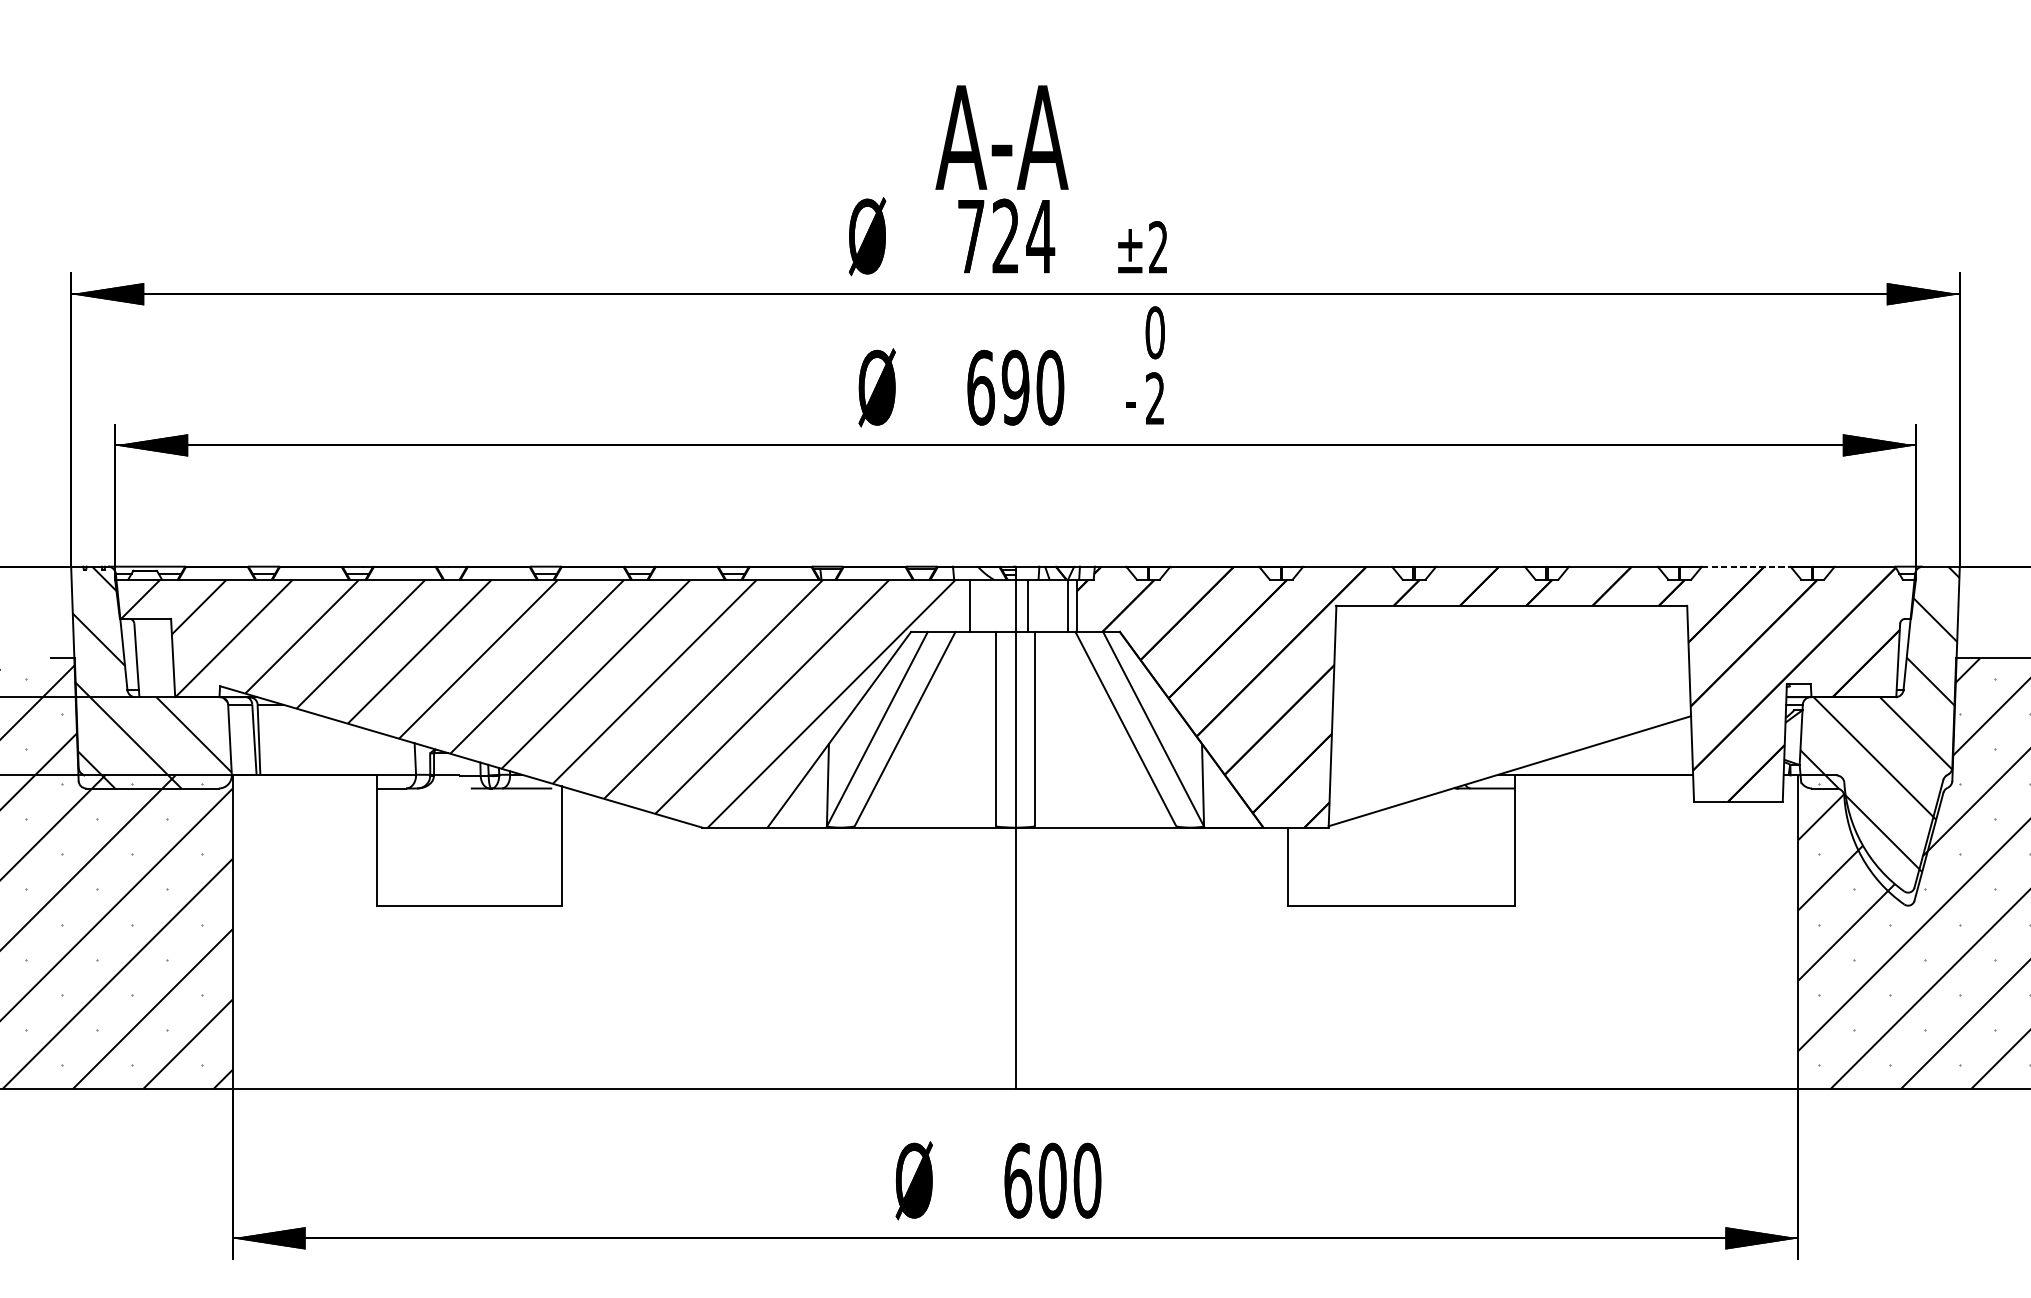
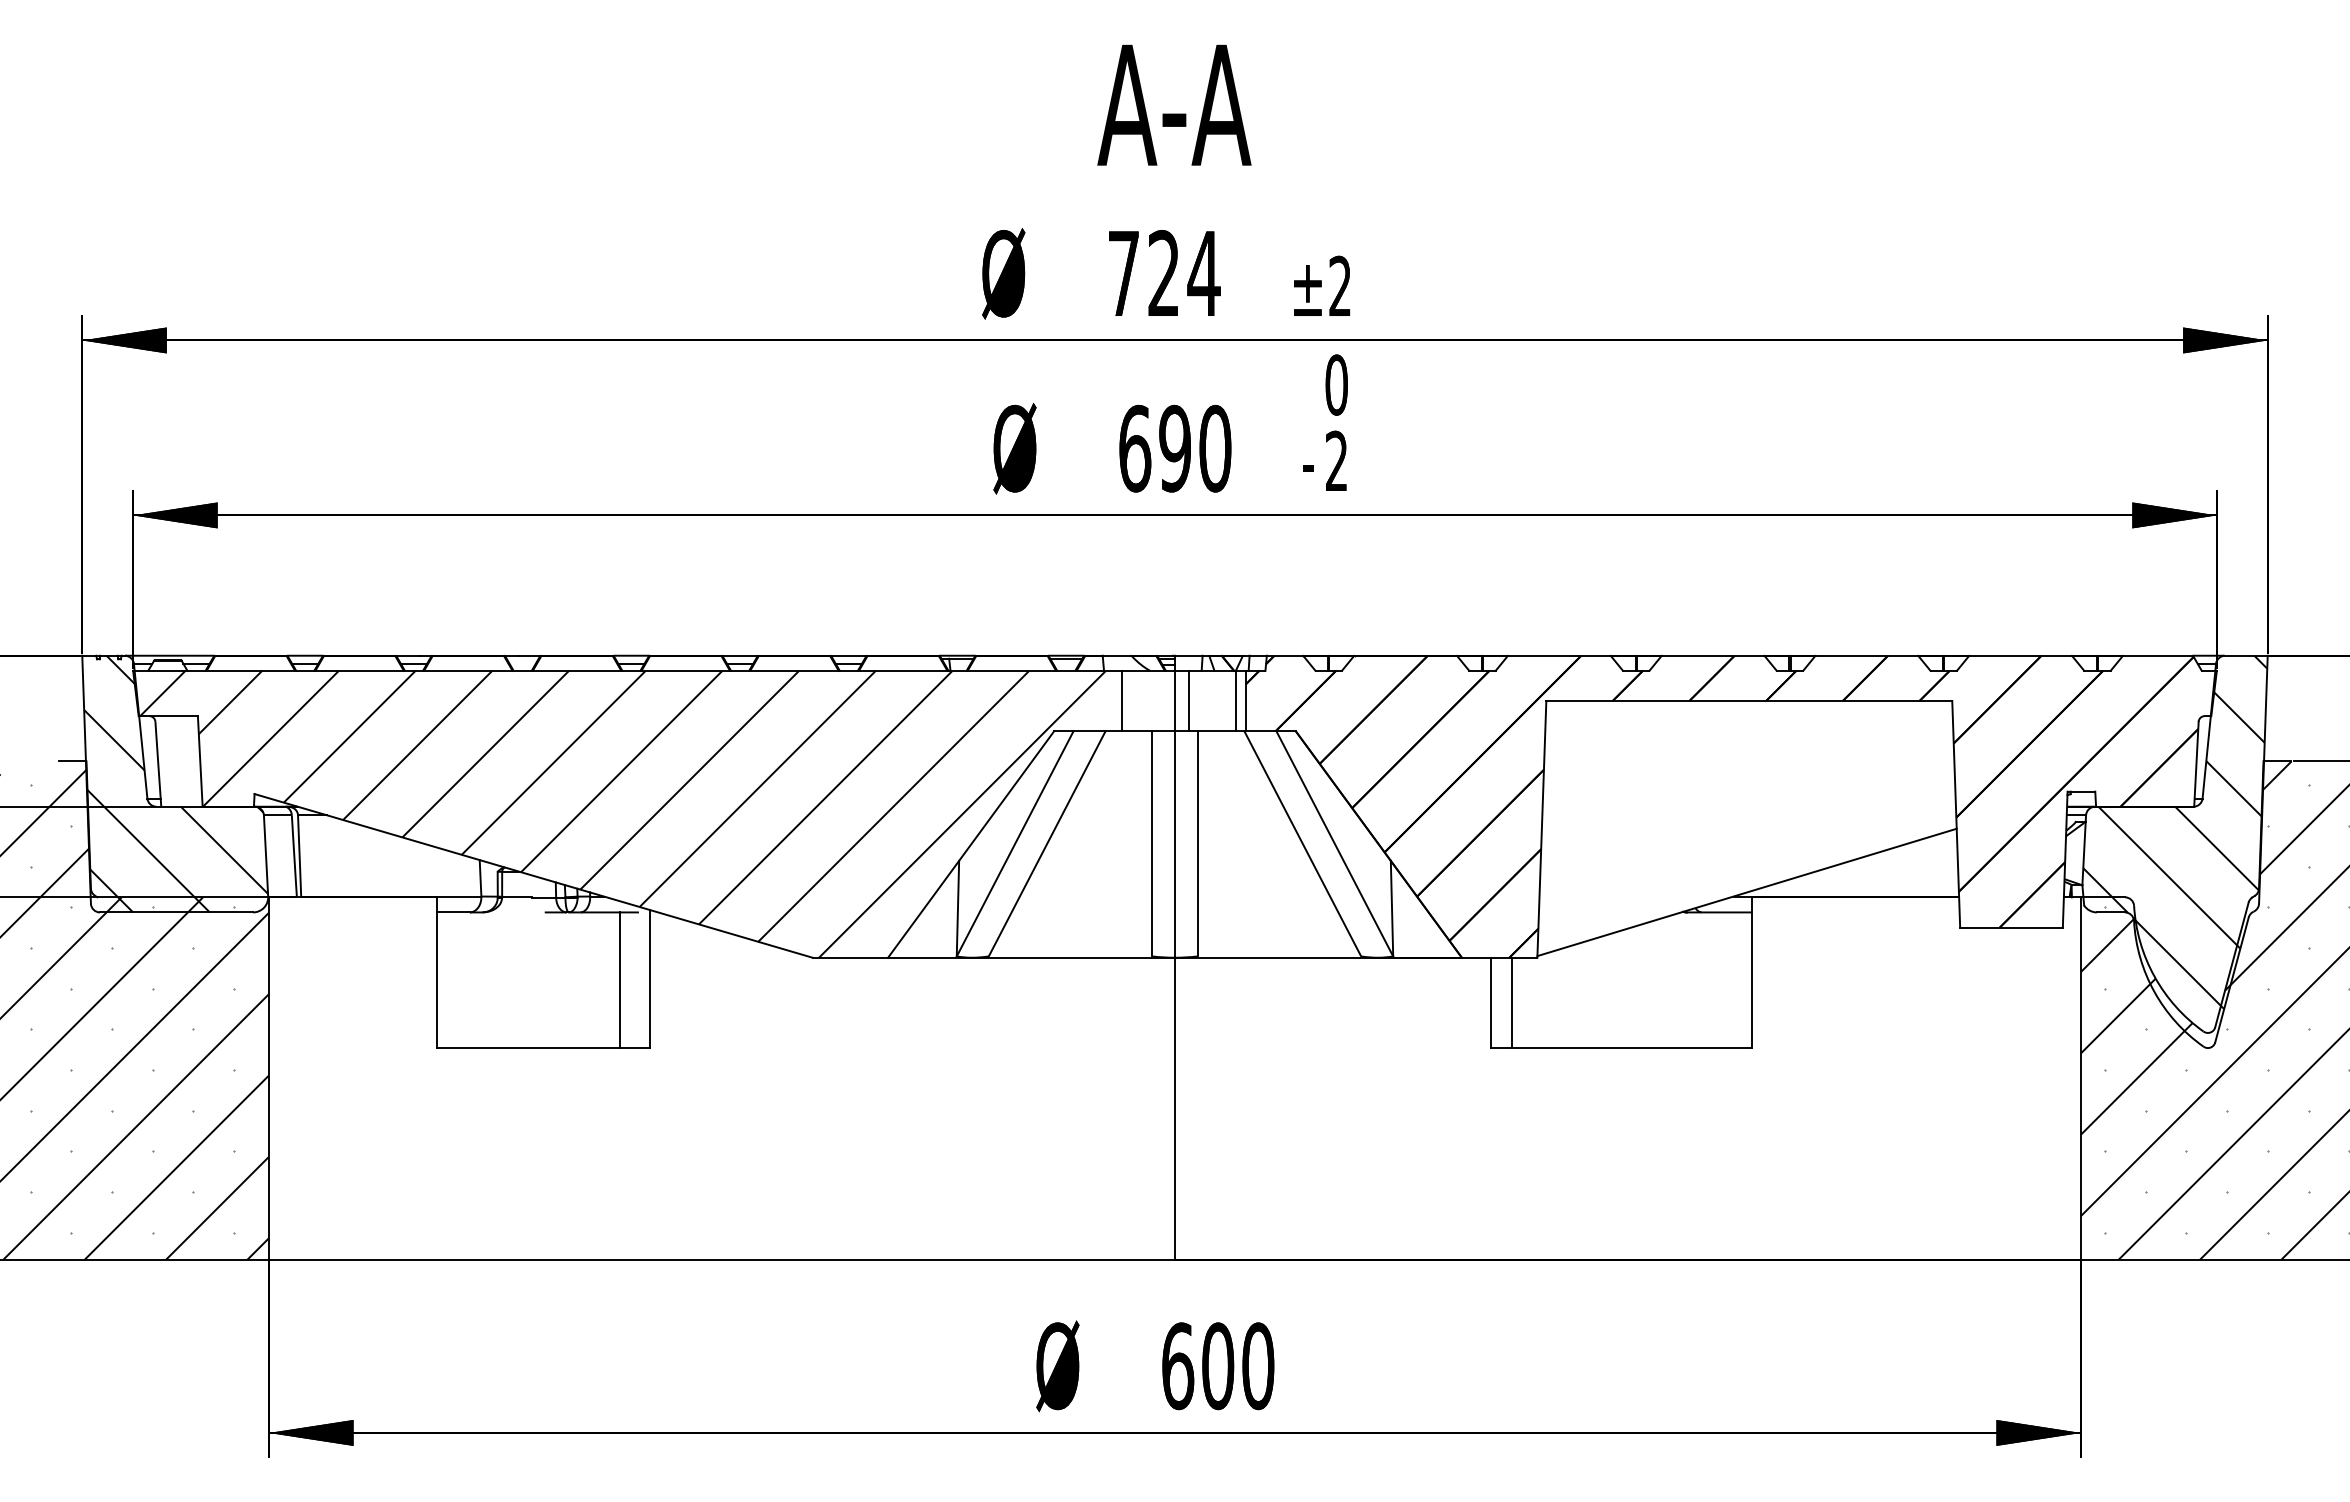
text: (1002, 136) -> (1174, 104), moved
line: (1746, 566) -> (2020, 655), dashed -> solid
line: (535, 847) -> (619, 980), added
line: (1307, 866) -> (1512, 1002), added

